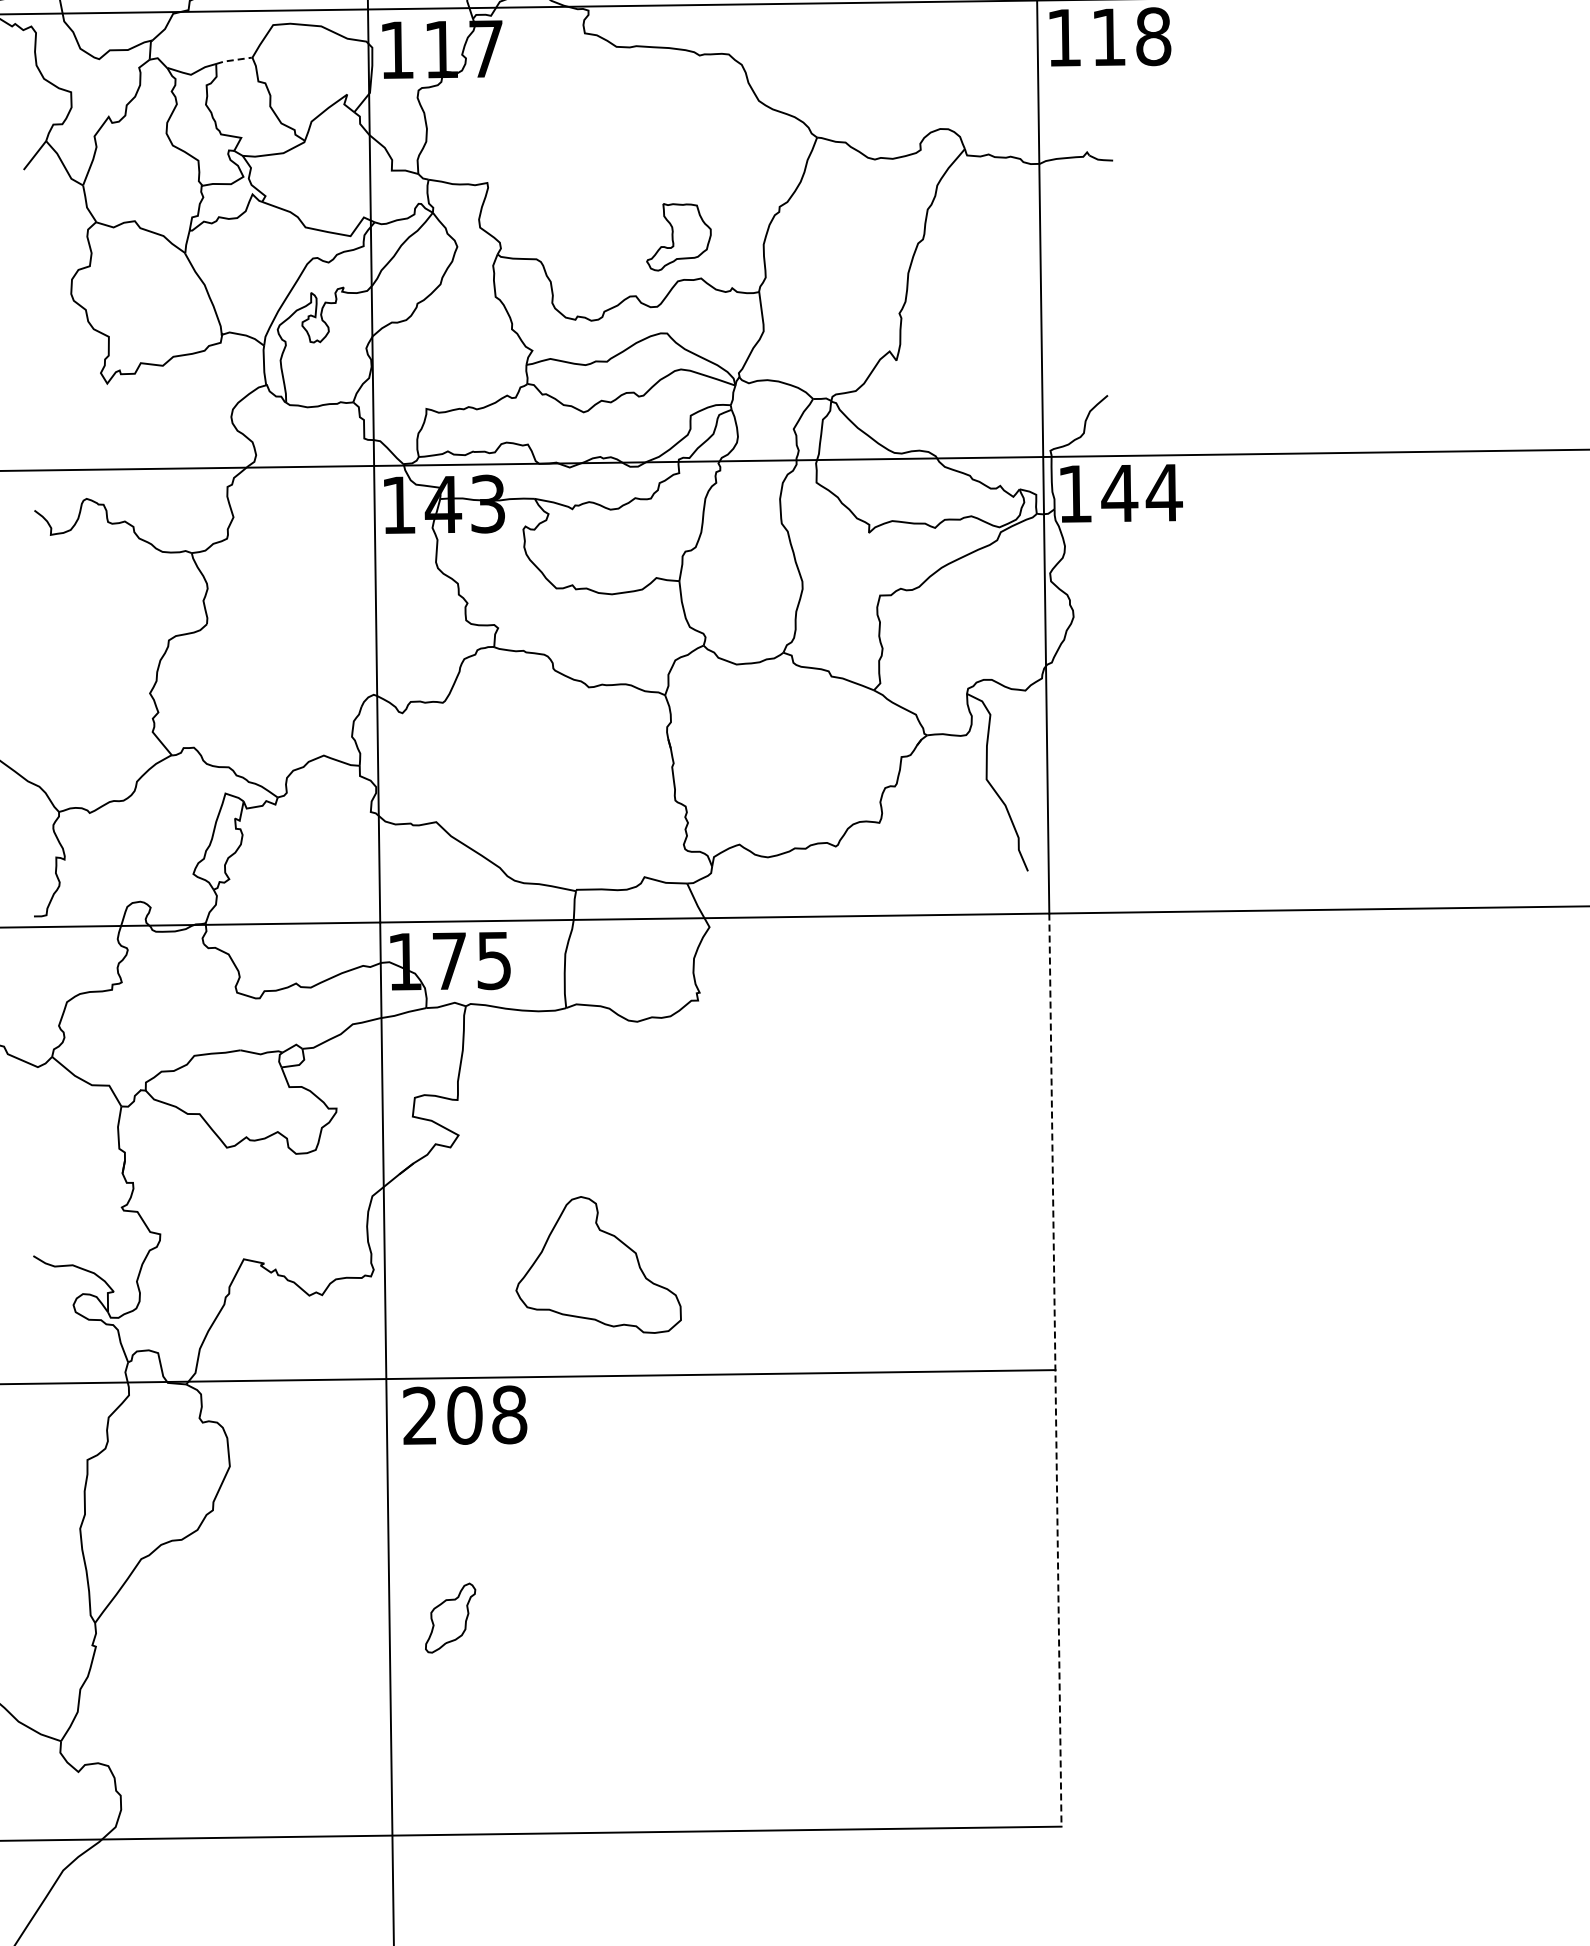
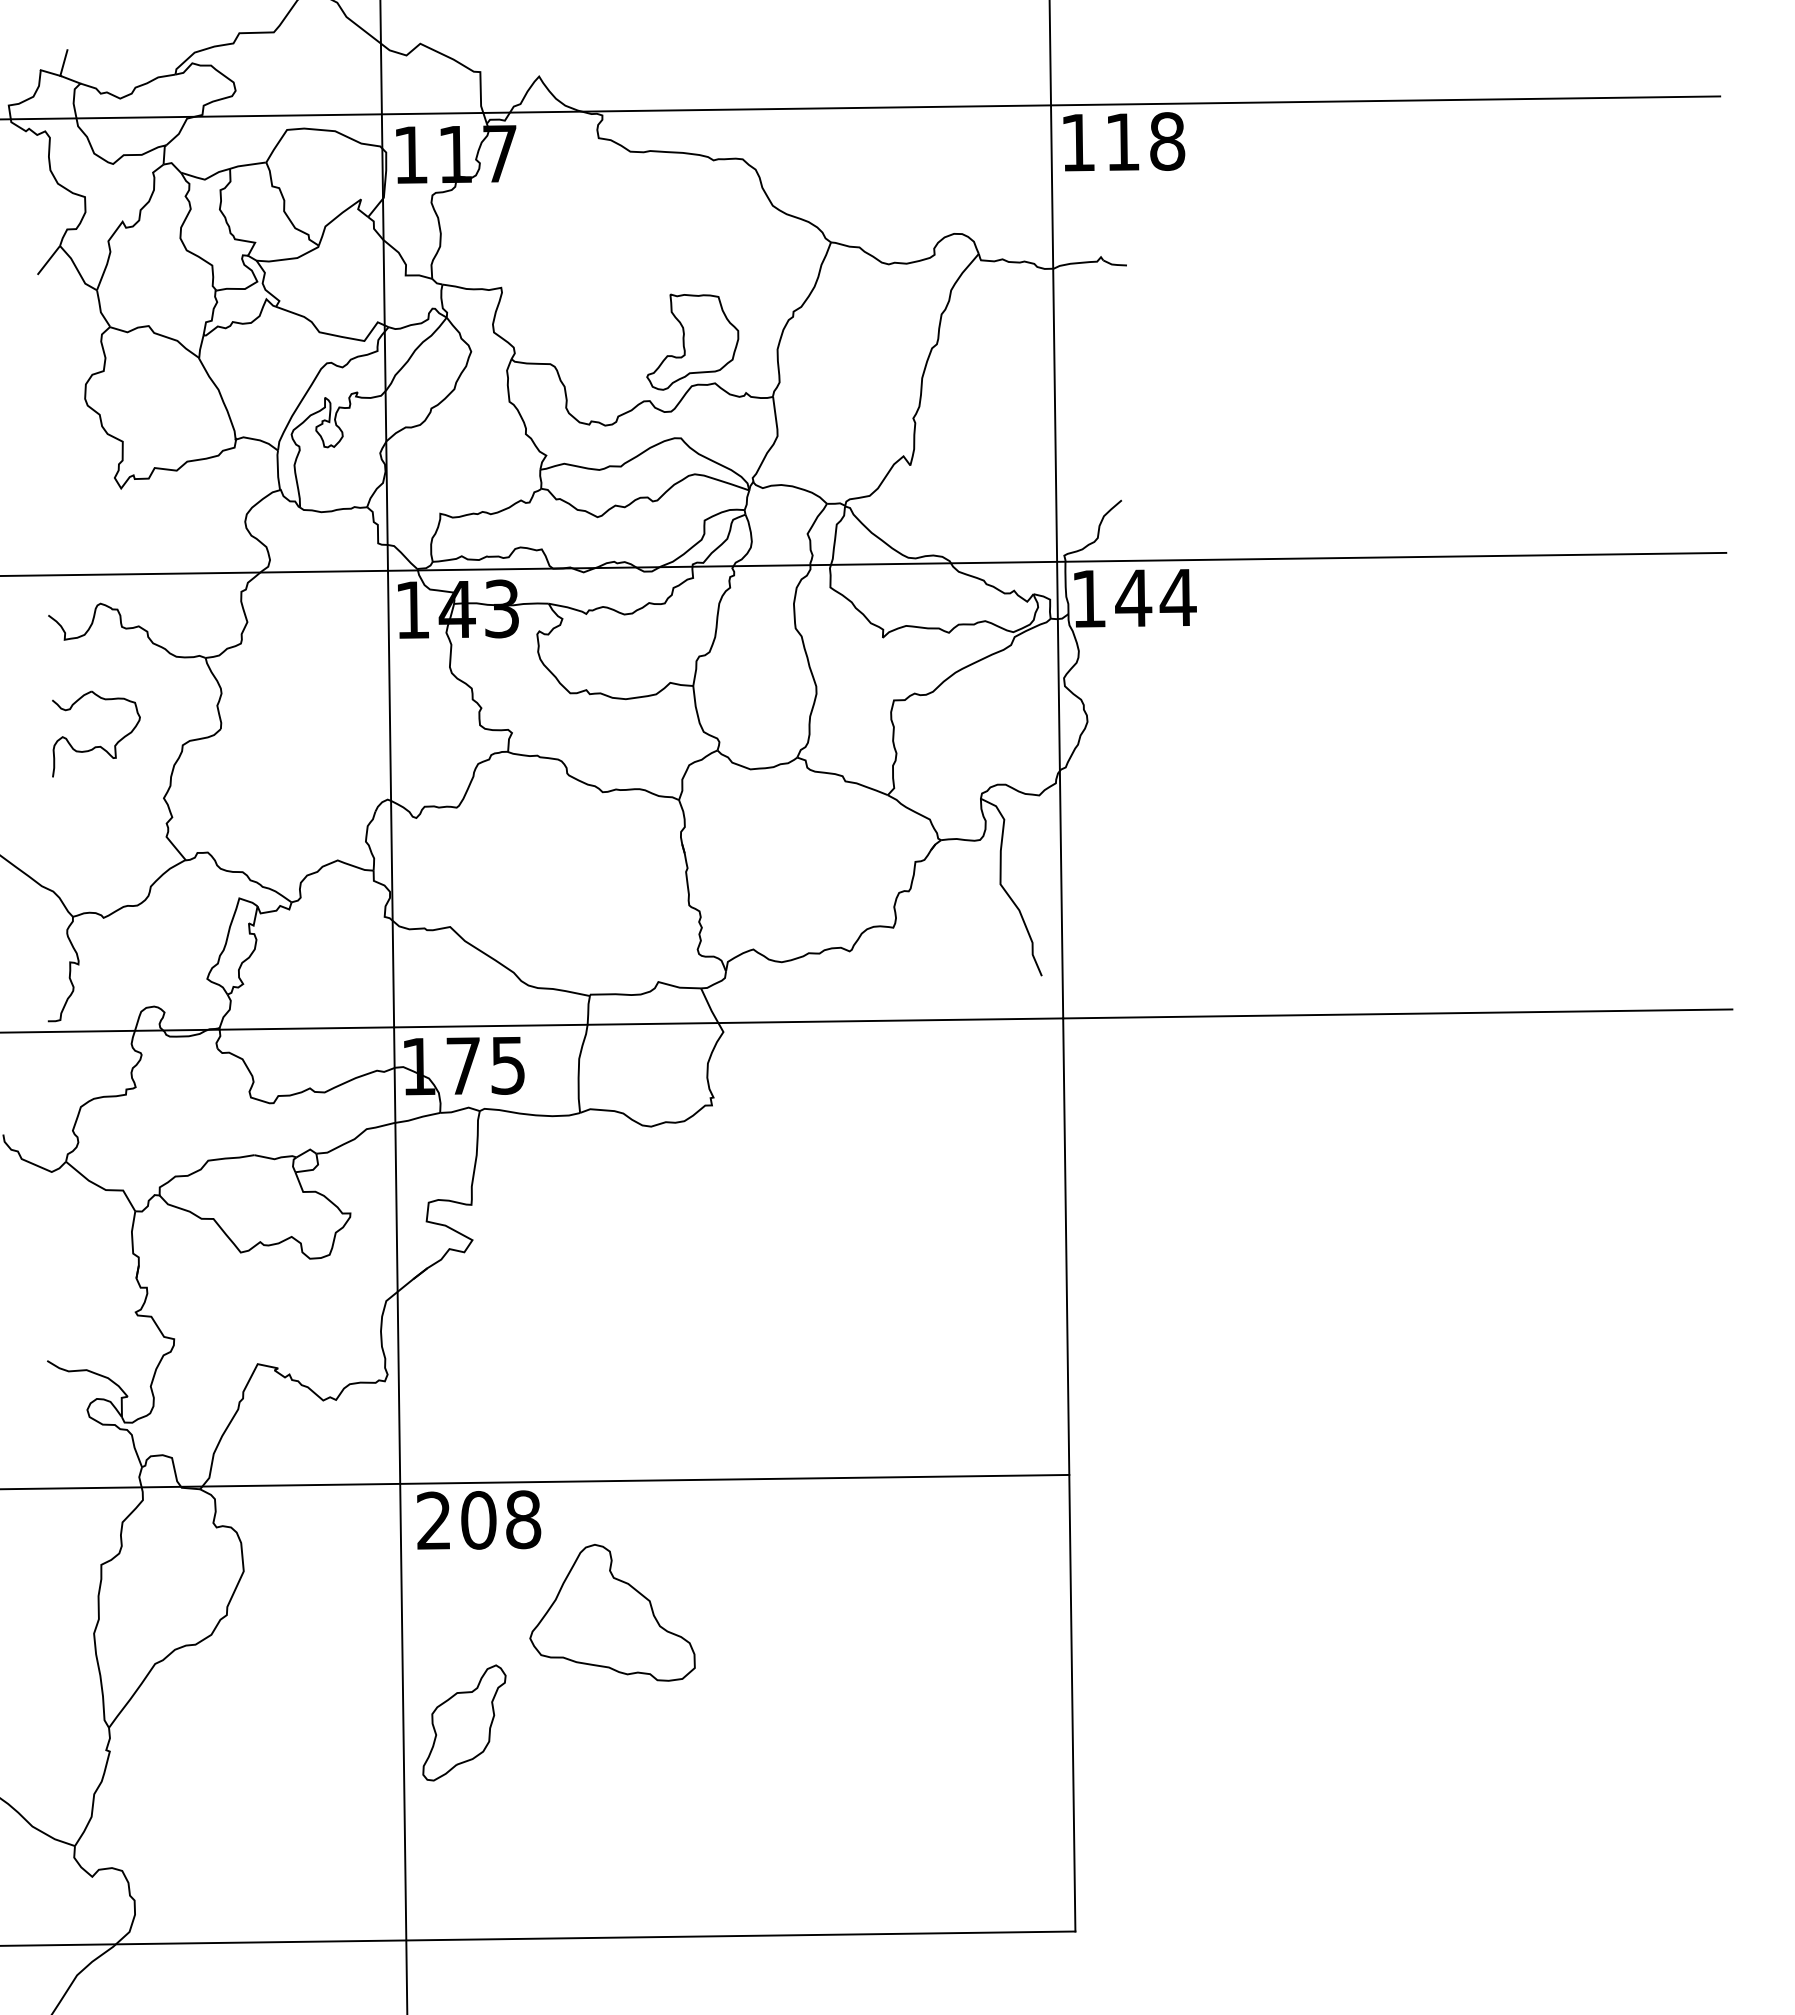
line: (232, 60) -> (246, 165), dashed -> solid
part: (678, 236) -> (692, 341), size x1.43
part: (86, 640) -> (100, 745), added
part: (598, 1264) -> (612, 1612), moved
line: (1055, 1369) -> (1069, 1474), dashed -> solid
part: (450, 1617) -> (464, 1722), size x1.67

